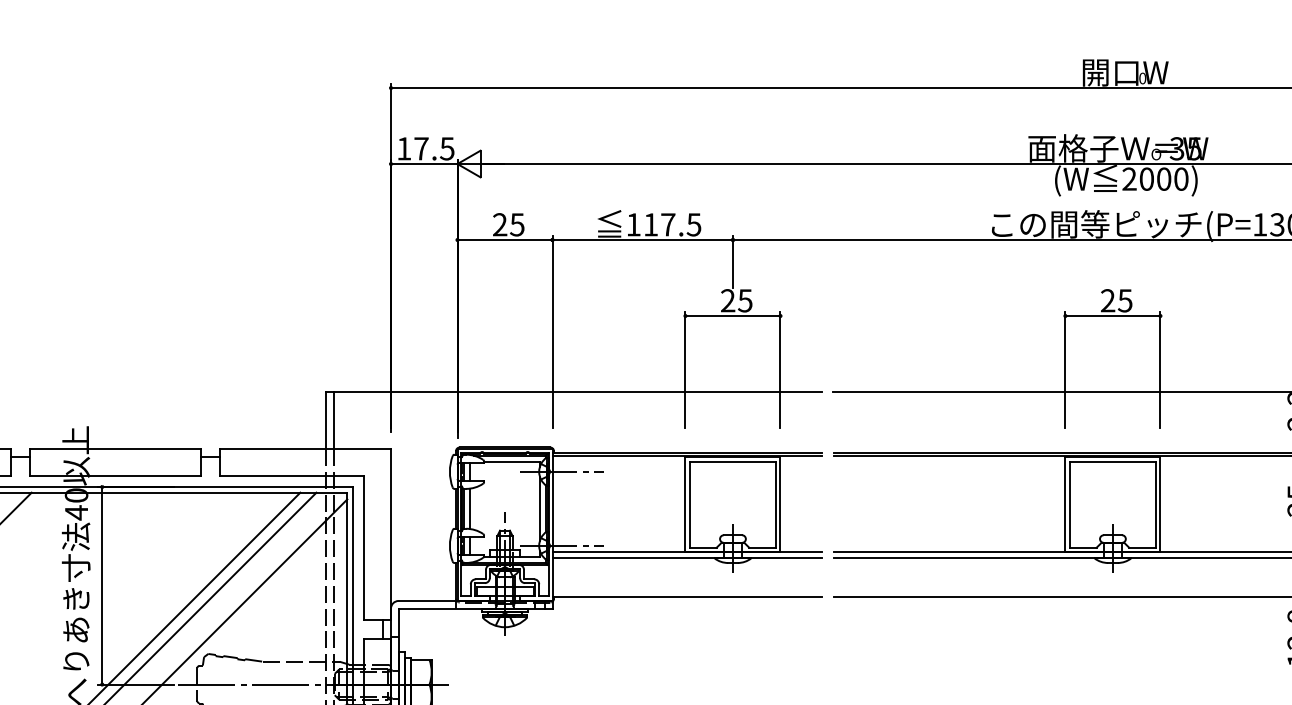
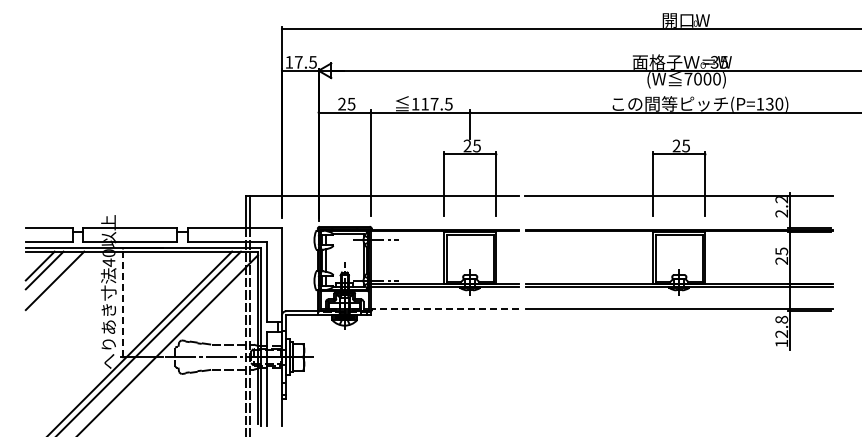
text: (1129, 178) -> (688, 78), 2000) -> 7000)
line: (102, 585) -> (123, 302), solid -> dashed
line: (686, 597) -> (444, 309), solid -> dashed

